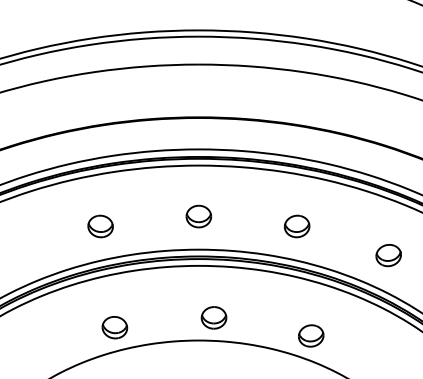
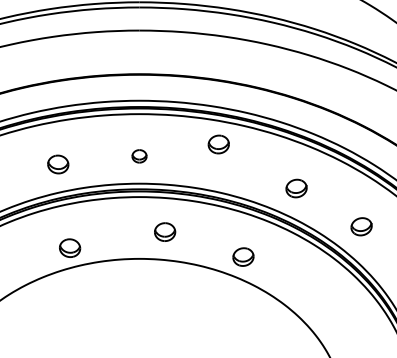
part: (198, 216) -> (139, 156), size x0.7
part: (296, 226) -> (218, 144), moved
part: (214, 317) -> (165, 231), moved
part: (311, 335) -> (243, 256), moved

